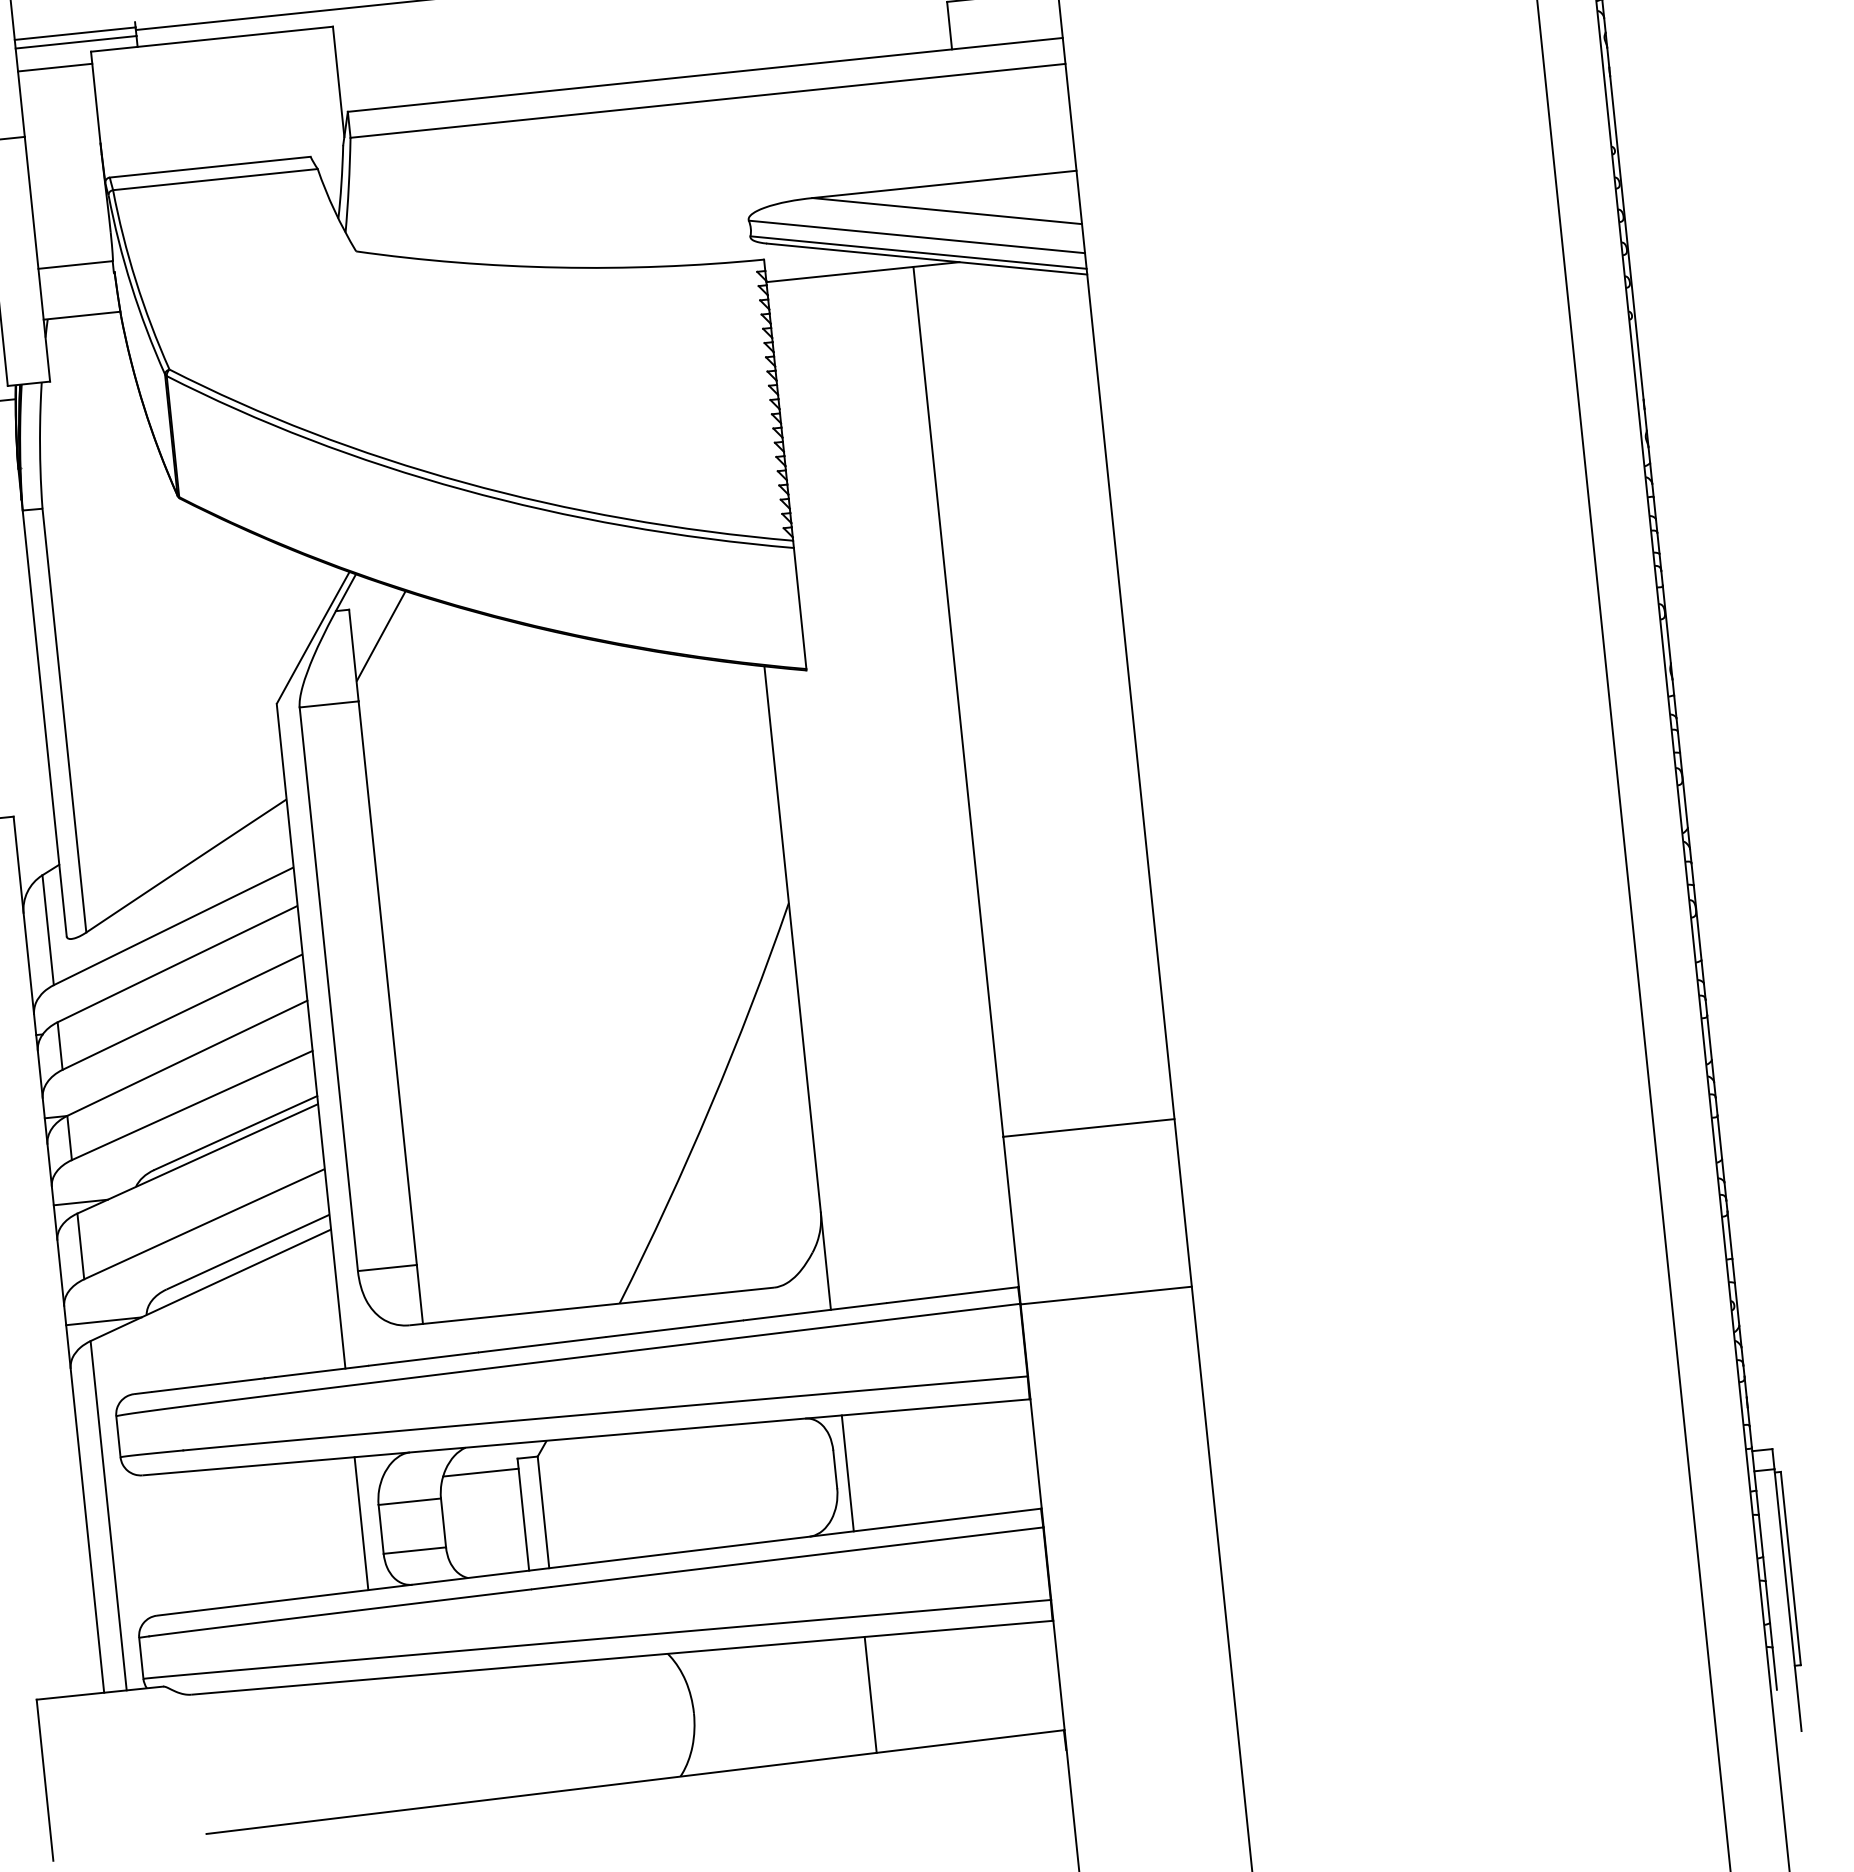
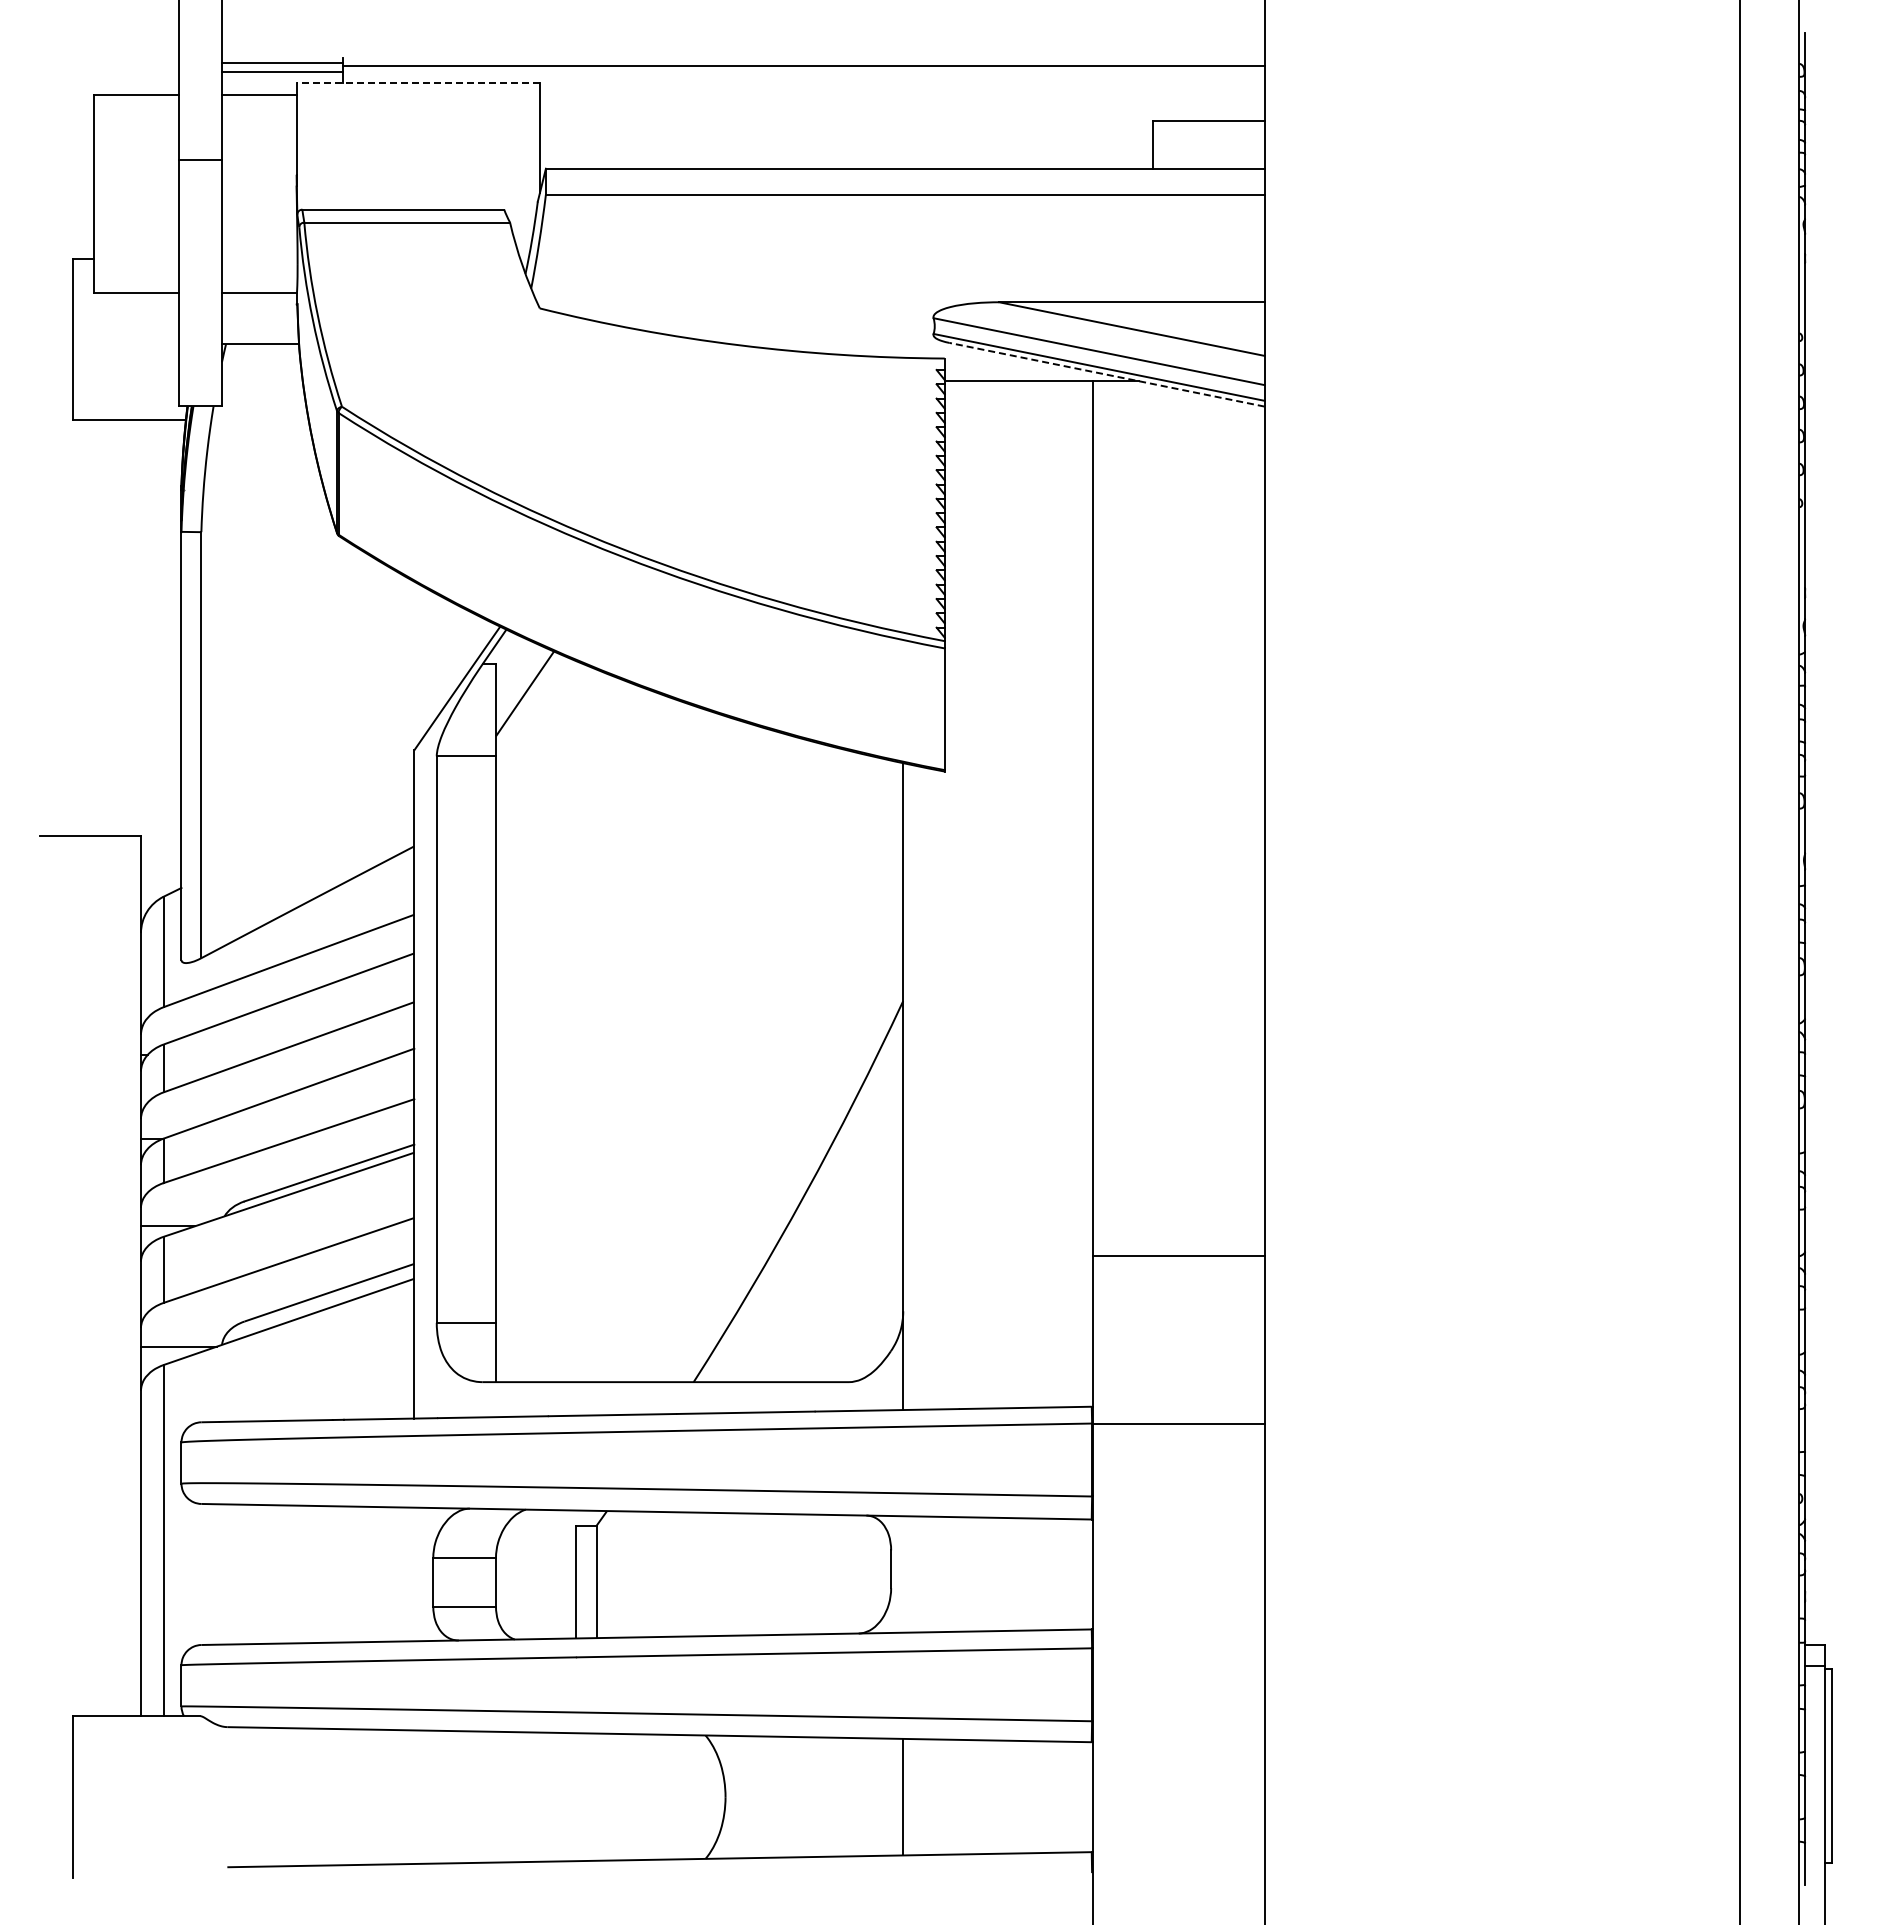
line: (212, 39) -> (418, 82), solid -> dashed
line: (927, 258) -> (1107, 374), solid -> dashed
line: (481, 1473) -> (538, 1536), removed
line: (848, 1473) -> (903, 1574), removed
line: (361, 1523) -> (414, 1574), removed

